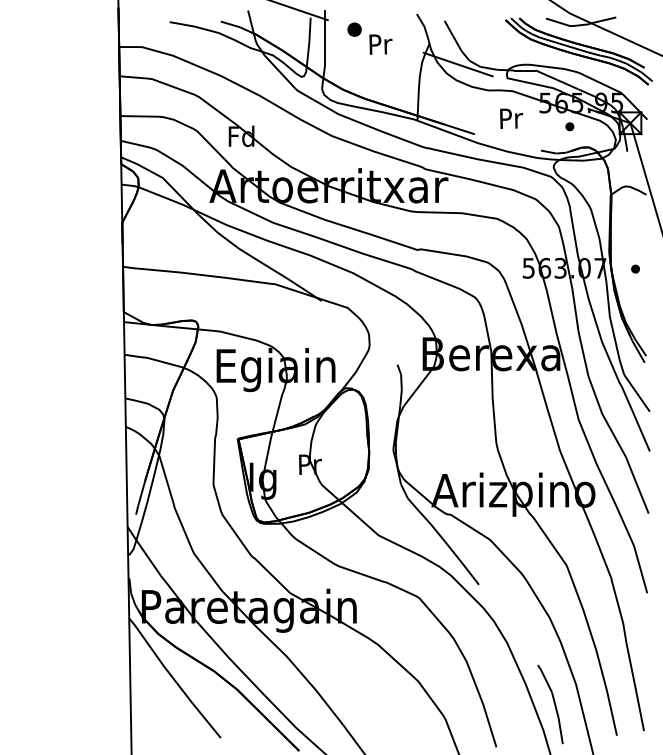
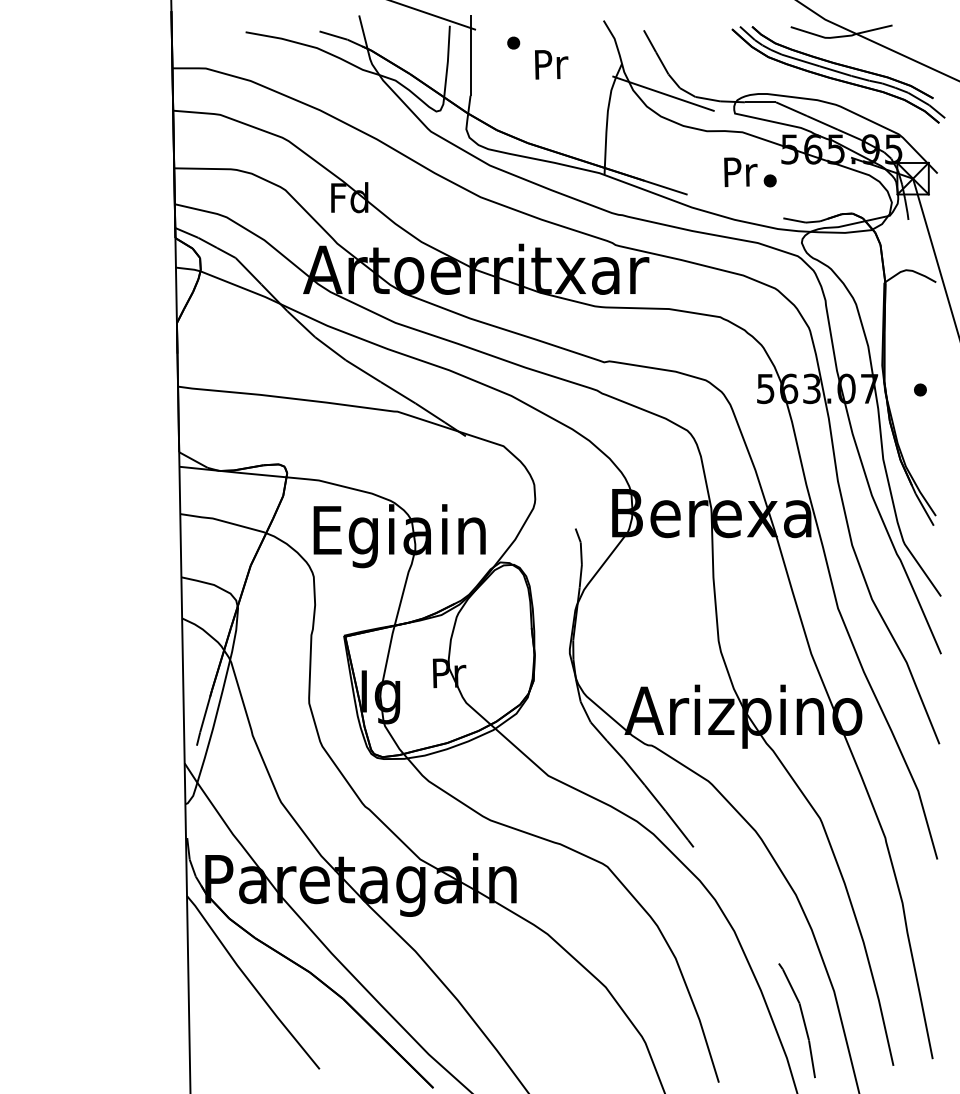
part: (354, 29) -> (513, 42), size x0.62
part: (569, 126) -> (769, 180), moved

